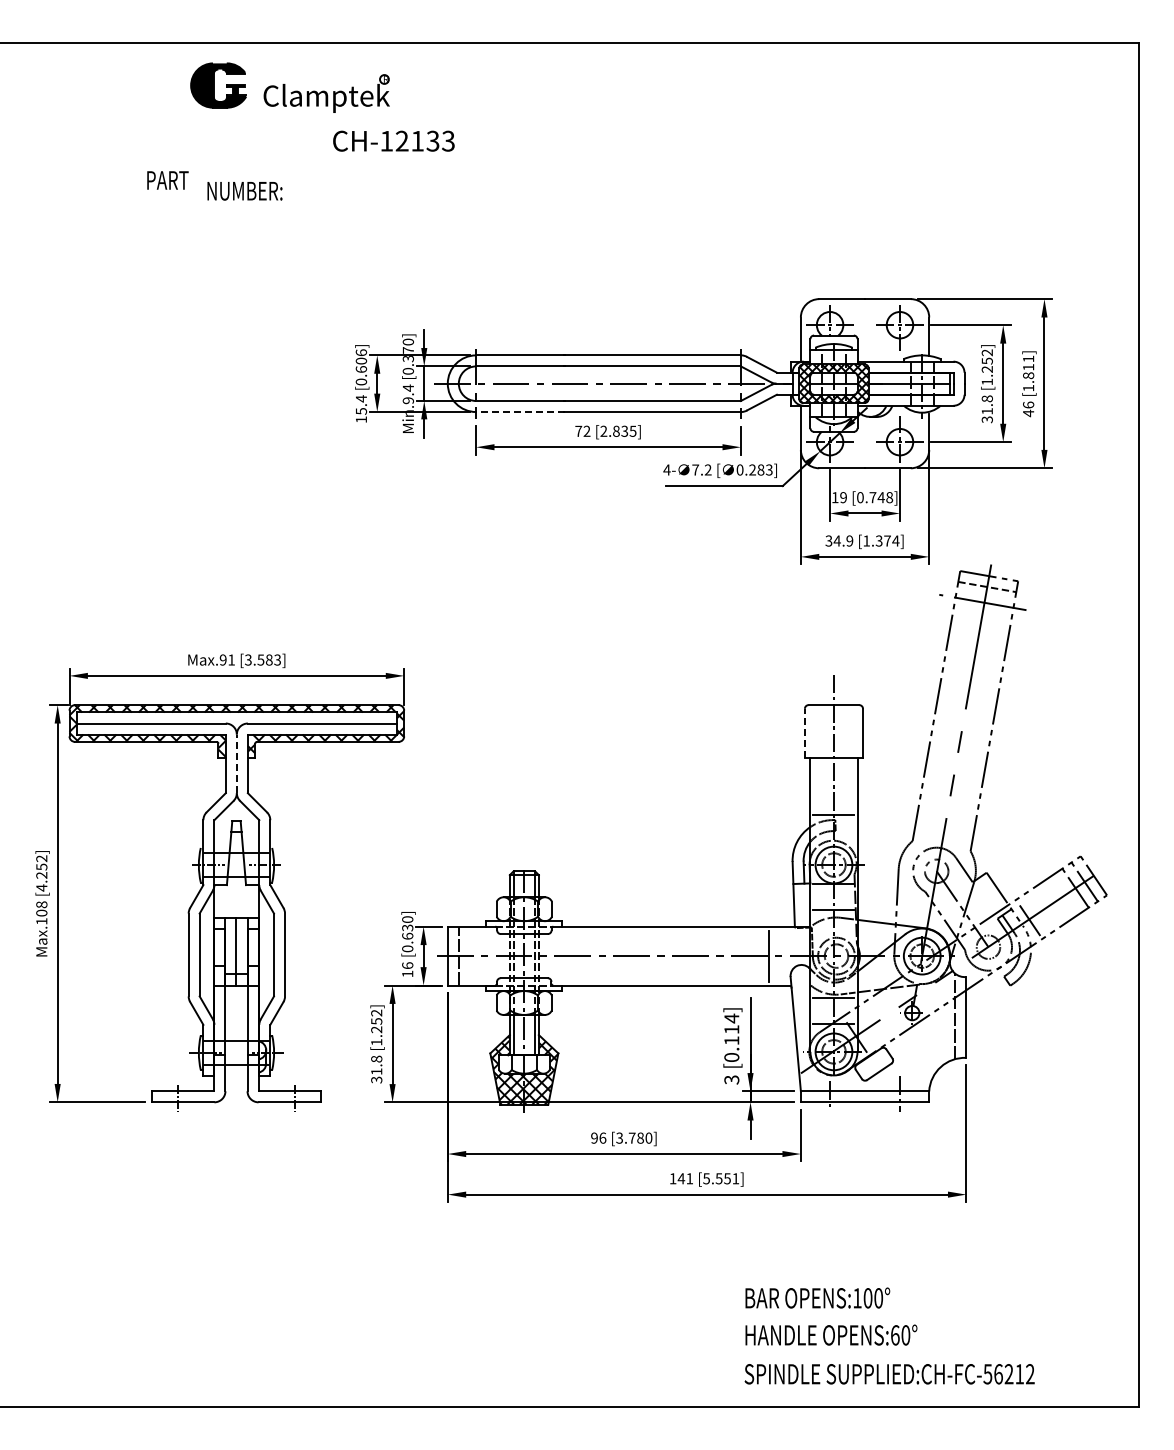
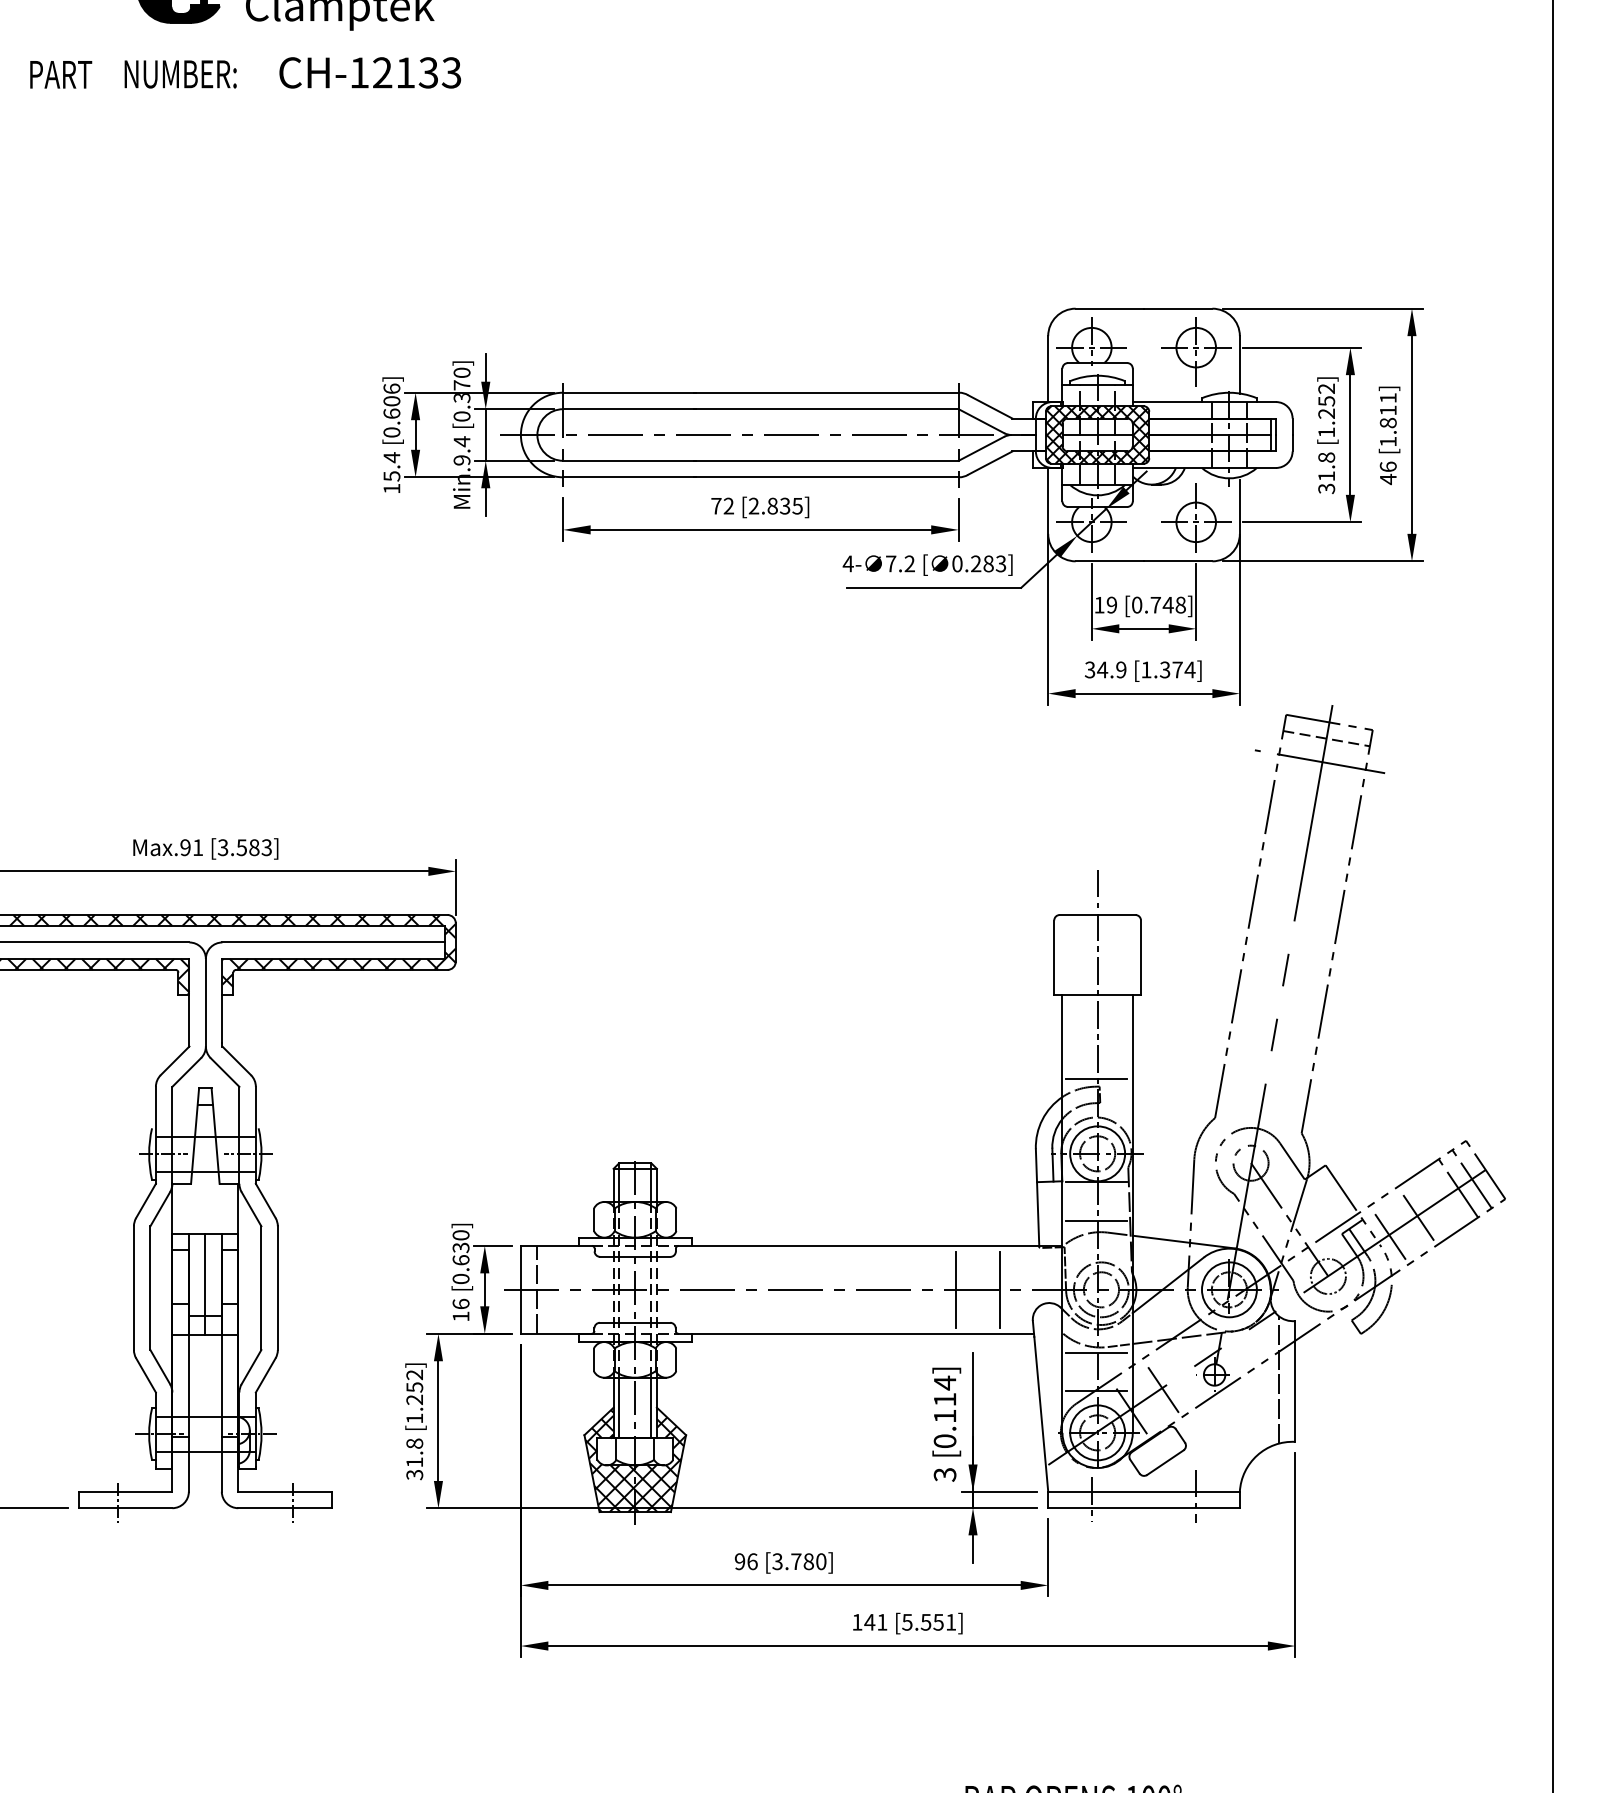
text: (393, 140) -> (369, 71), moved
text: (167, 180) -> (60, 74), moved
text: (244, 191) -> (179, 74), moved
line: (520, 412) -> (629, 478), dashed -> solid
line: (804, 733) -> (1053, 957), dashed -> solid
line: (236, 763) -> (205, 1002), dashed -> solid
line: (1047, 906) -> (1416, 1215), added
line: (739, 956) -> (956, 1290), added
line: (876, 1021) -> (1161, 1387), added

